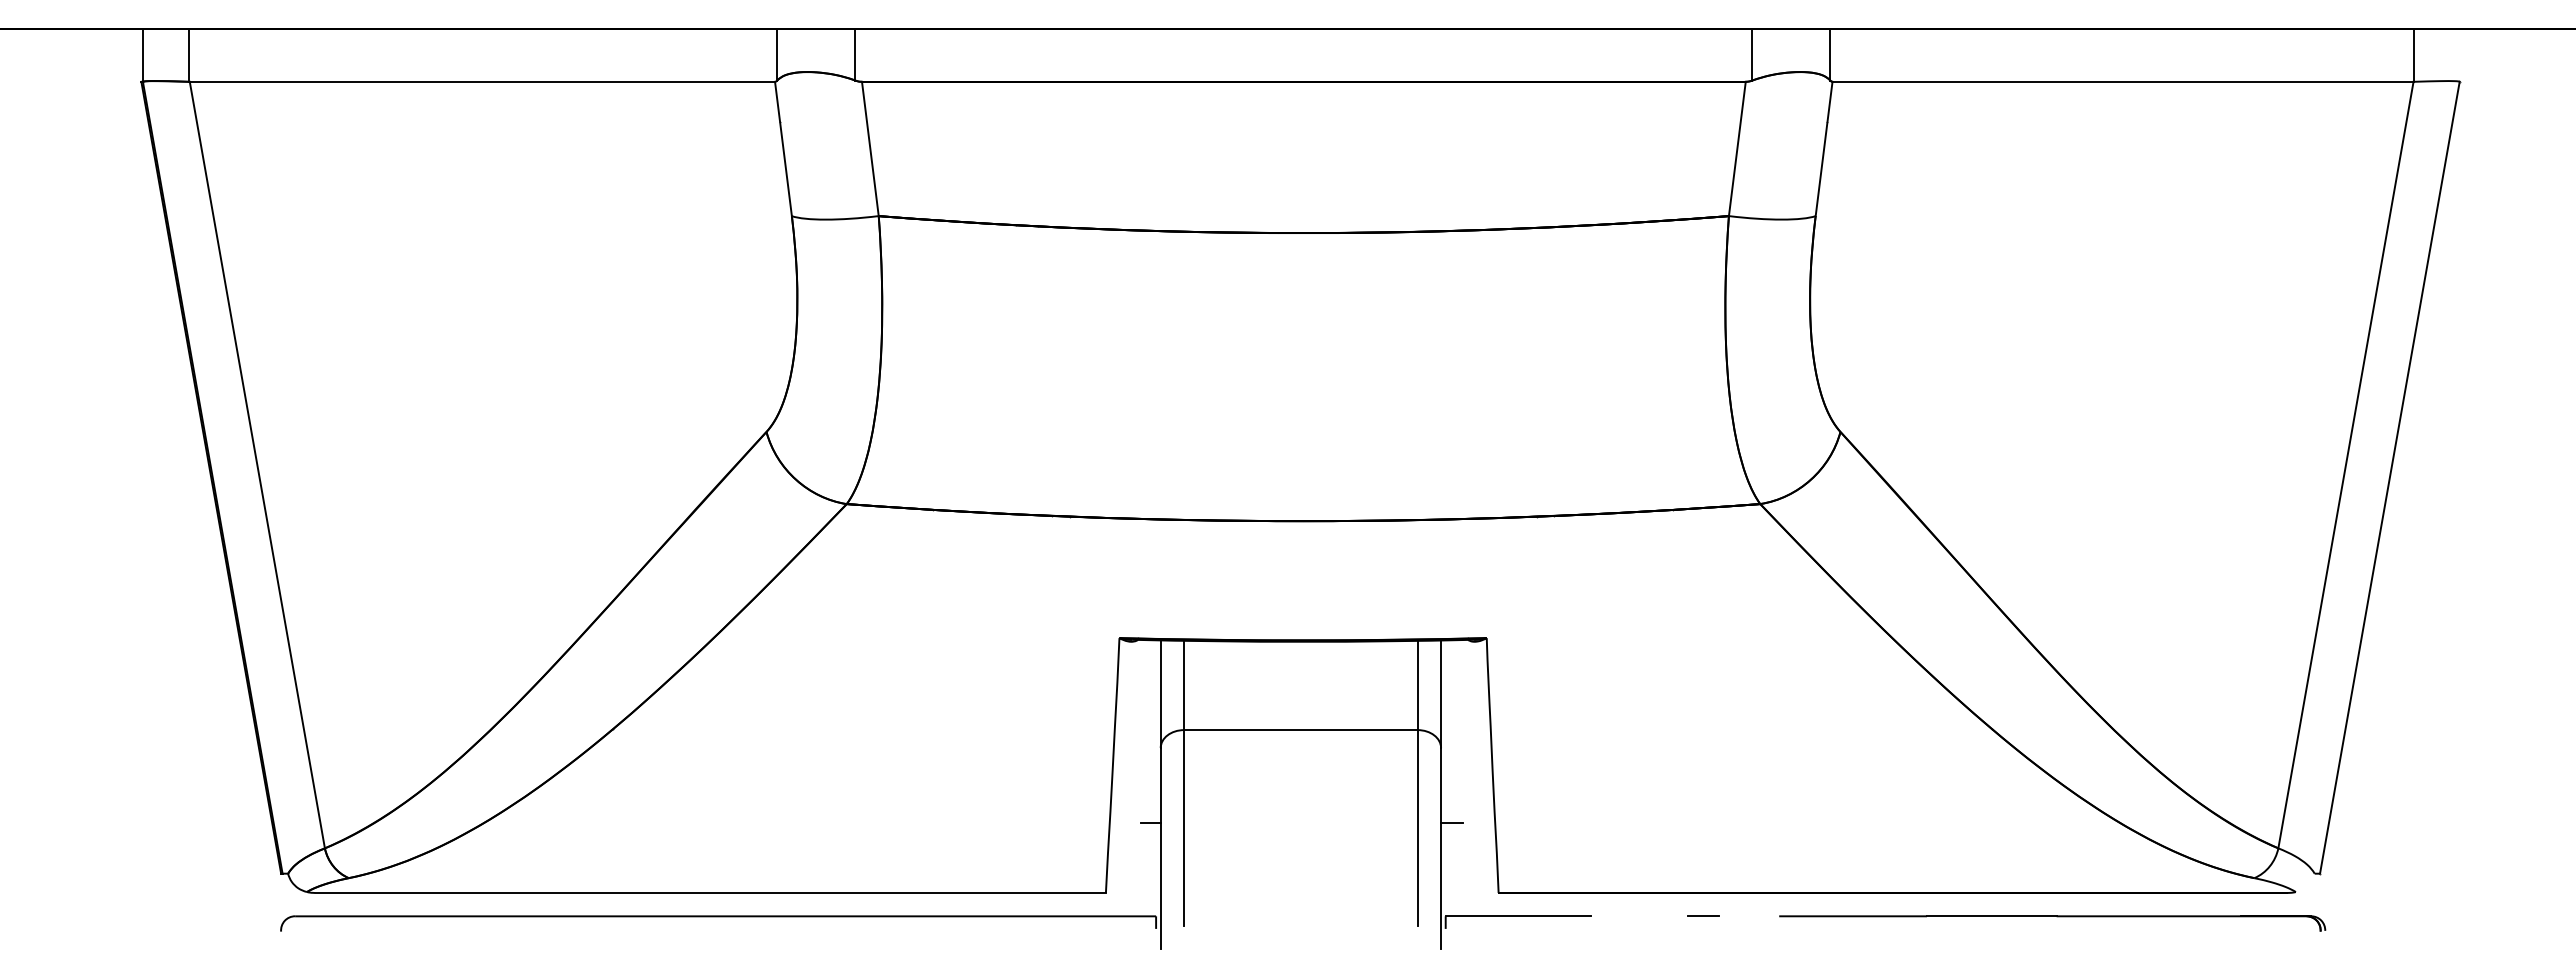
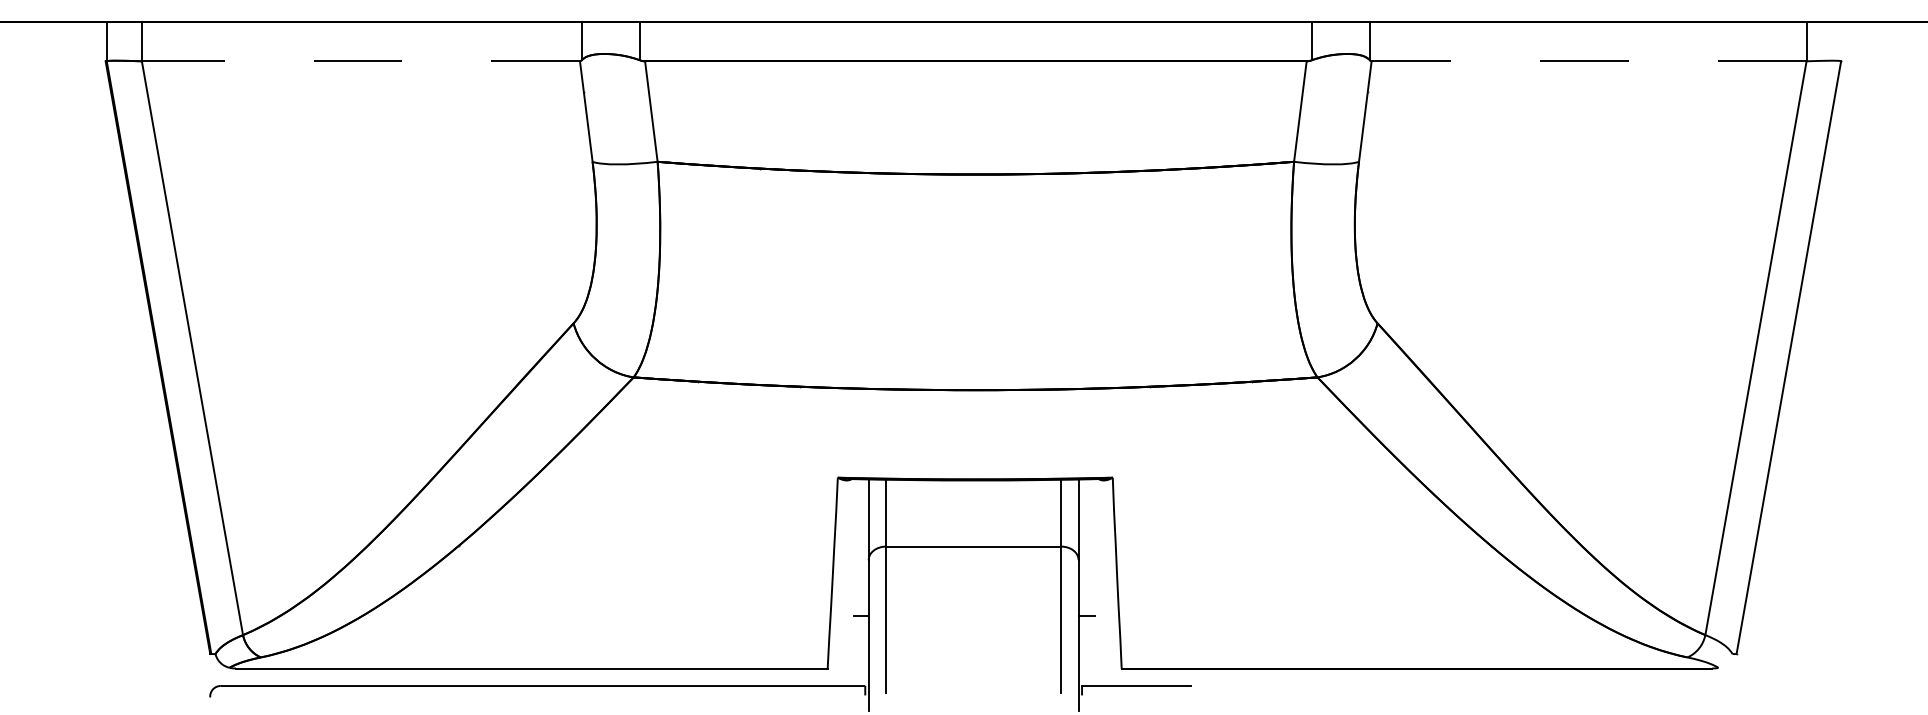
line: (482, 81) -> (361, 61), solid -> dashed
line: (2123, 81) -> (1589, 61), solid -> dashed
line: (1703, 915) -> (1275, 685), removed
part: (2052, 916) -> (1536, 686), removed

